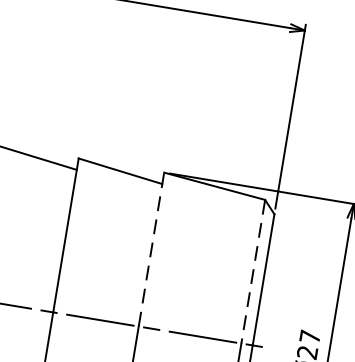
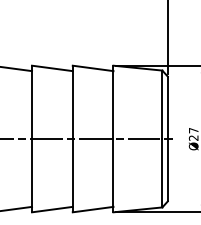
line: (151, 249) -> (113, 102), dashed -> solid
line: (253, 273) -> (162, 105), dashed -> solid

